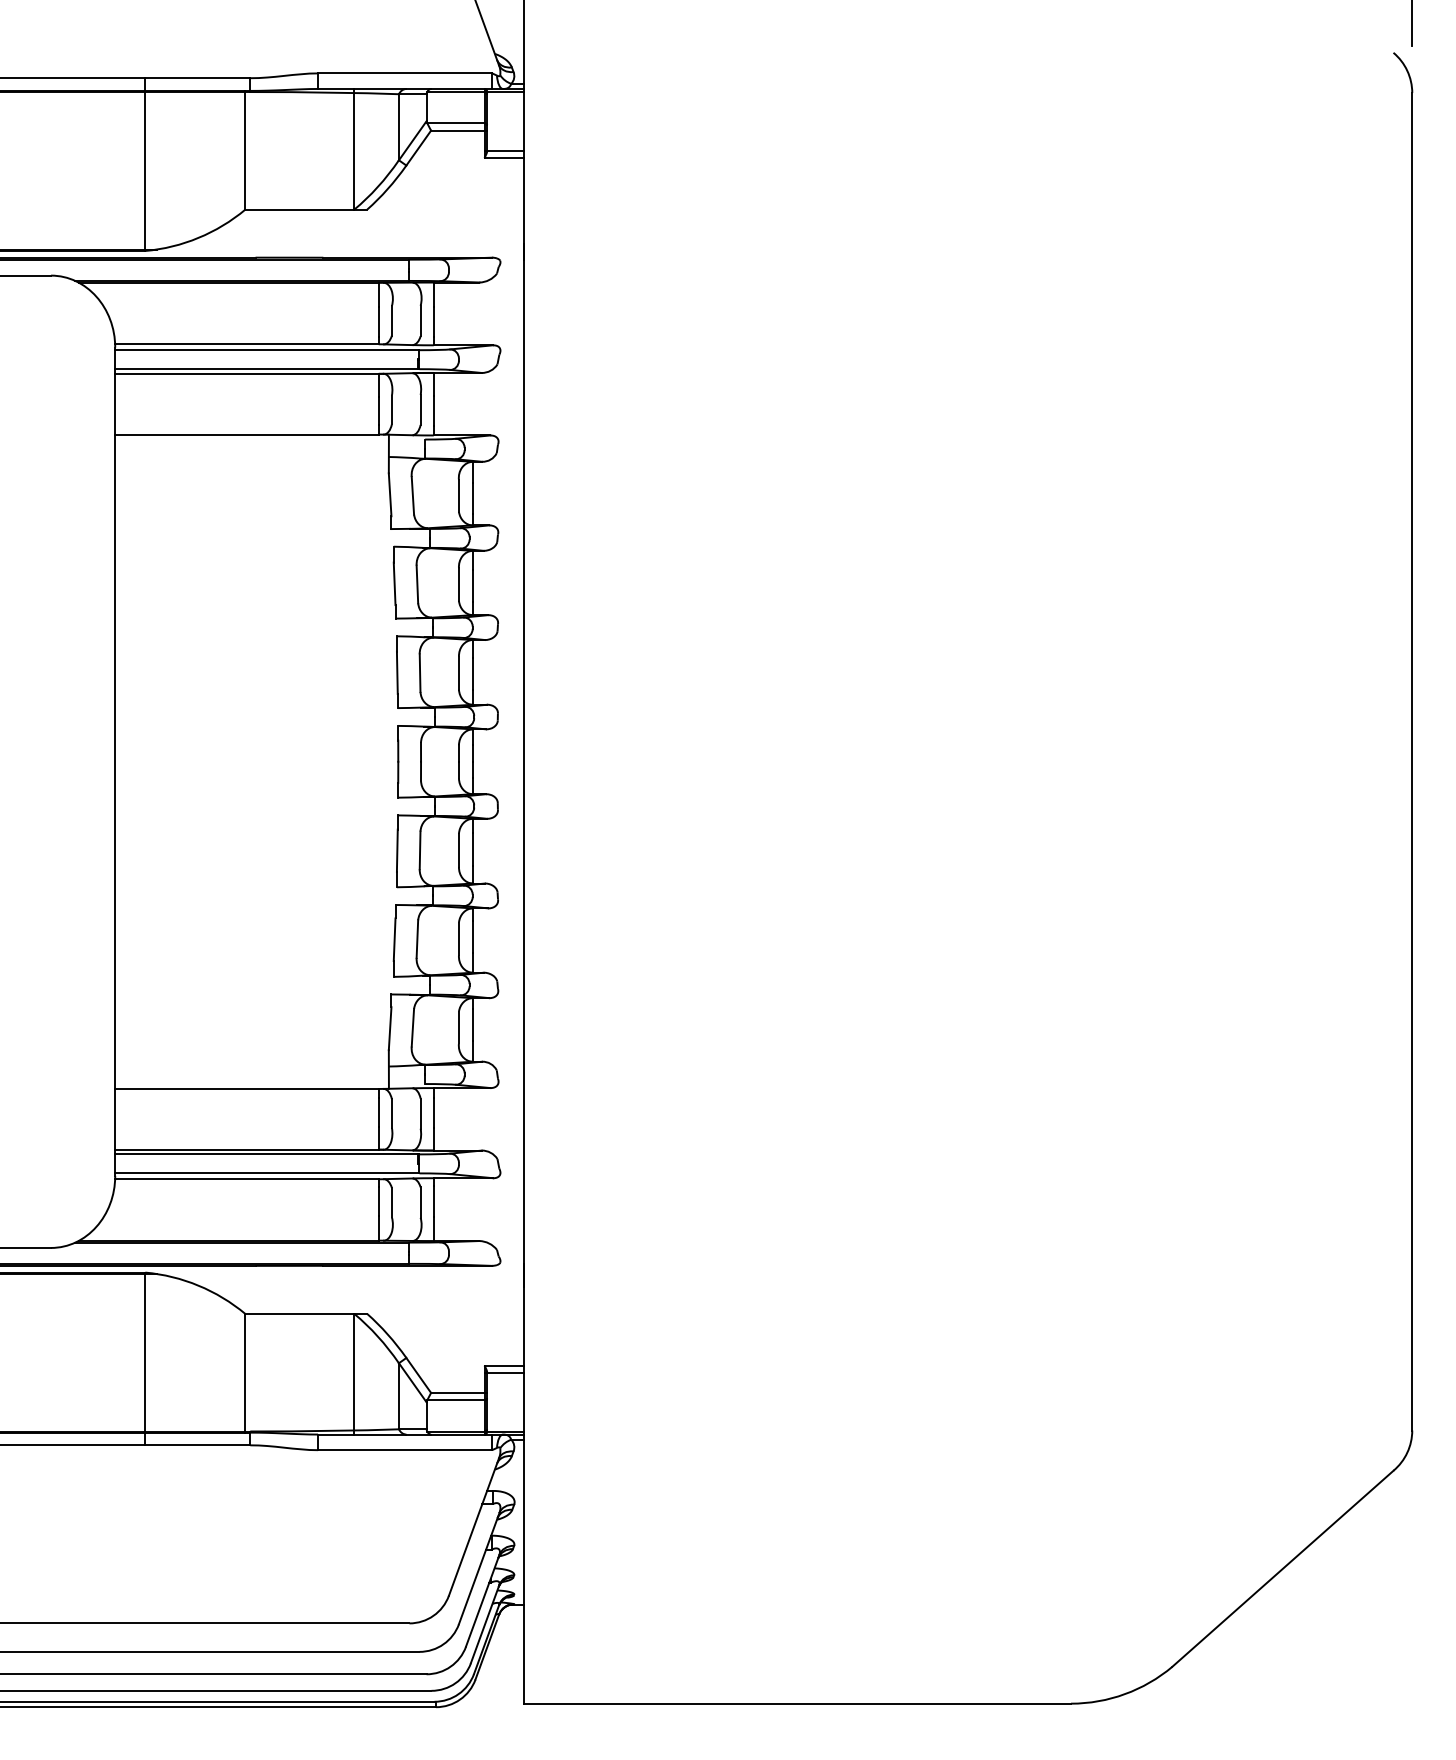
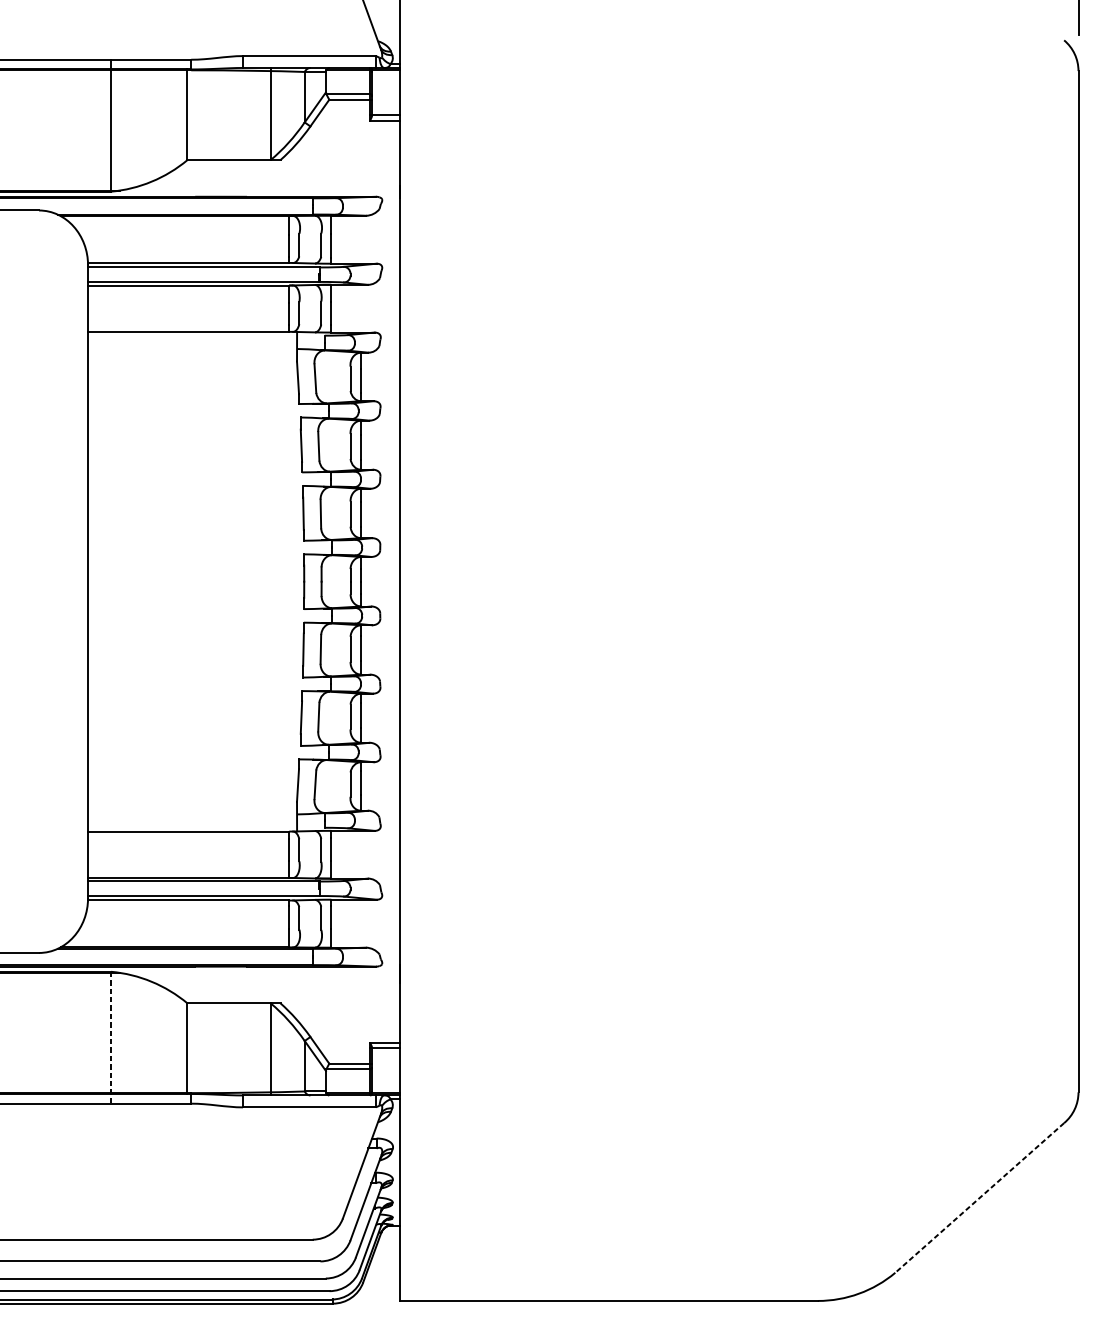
line: (145, 1359) -> (111, 1038), solid -> dashed
line: (1282, 1568) -> (979, 1197), solid -> dashed

